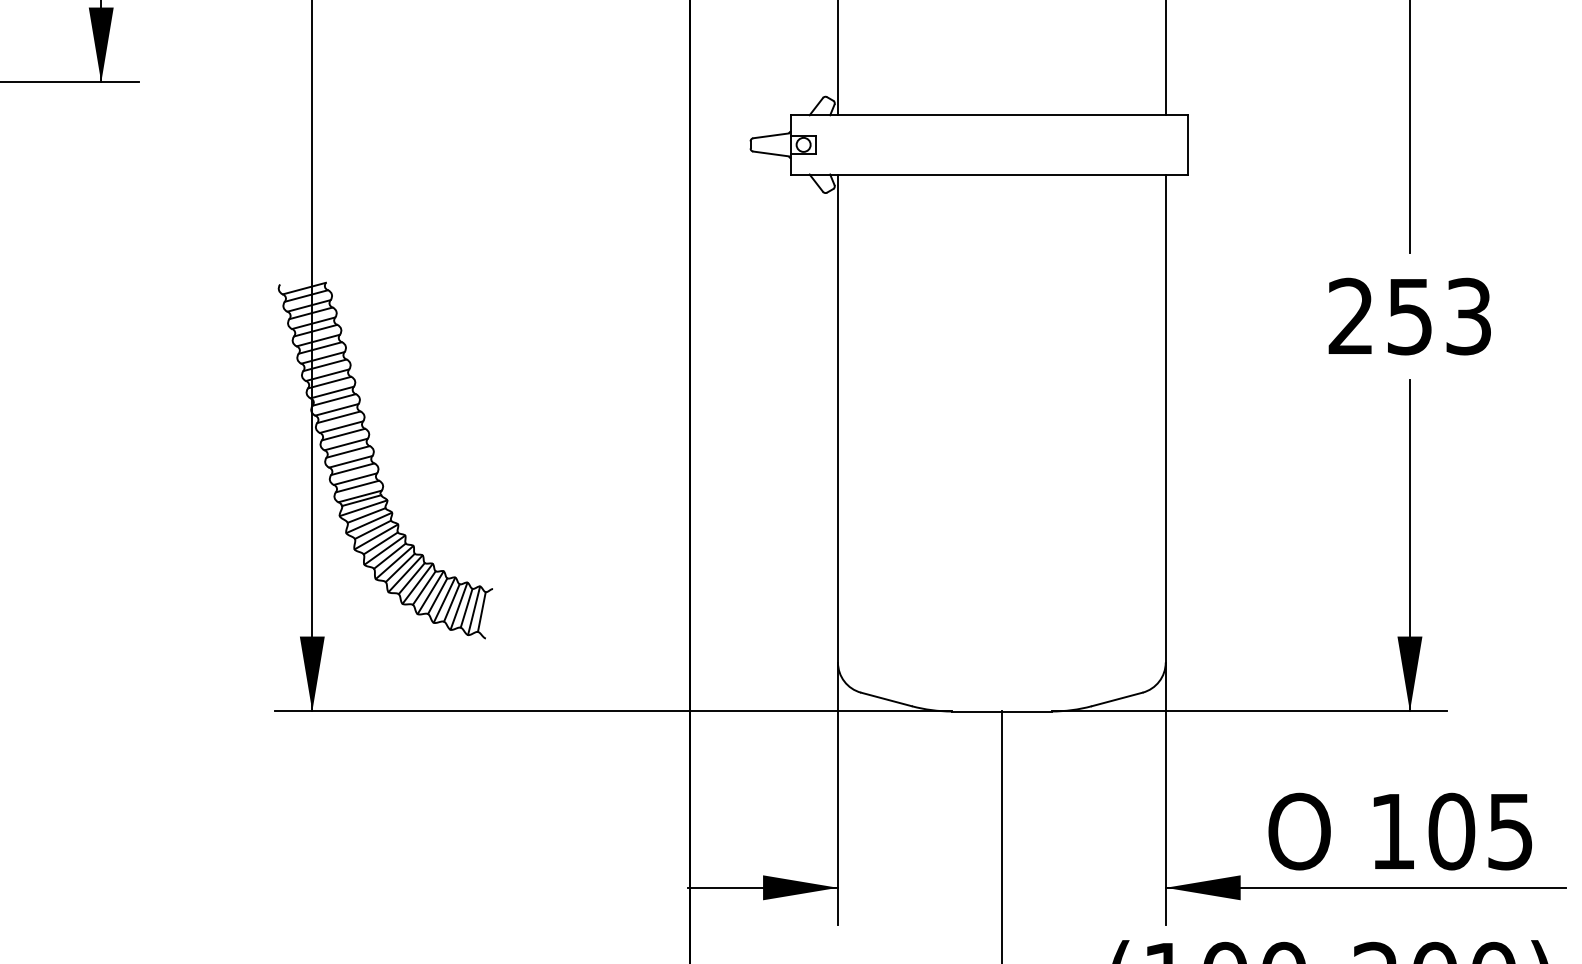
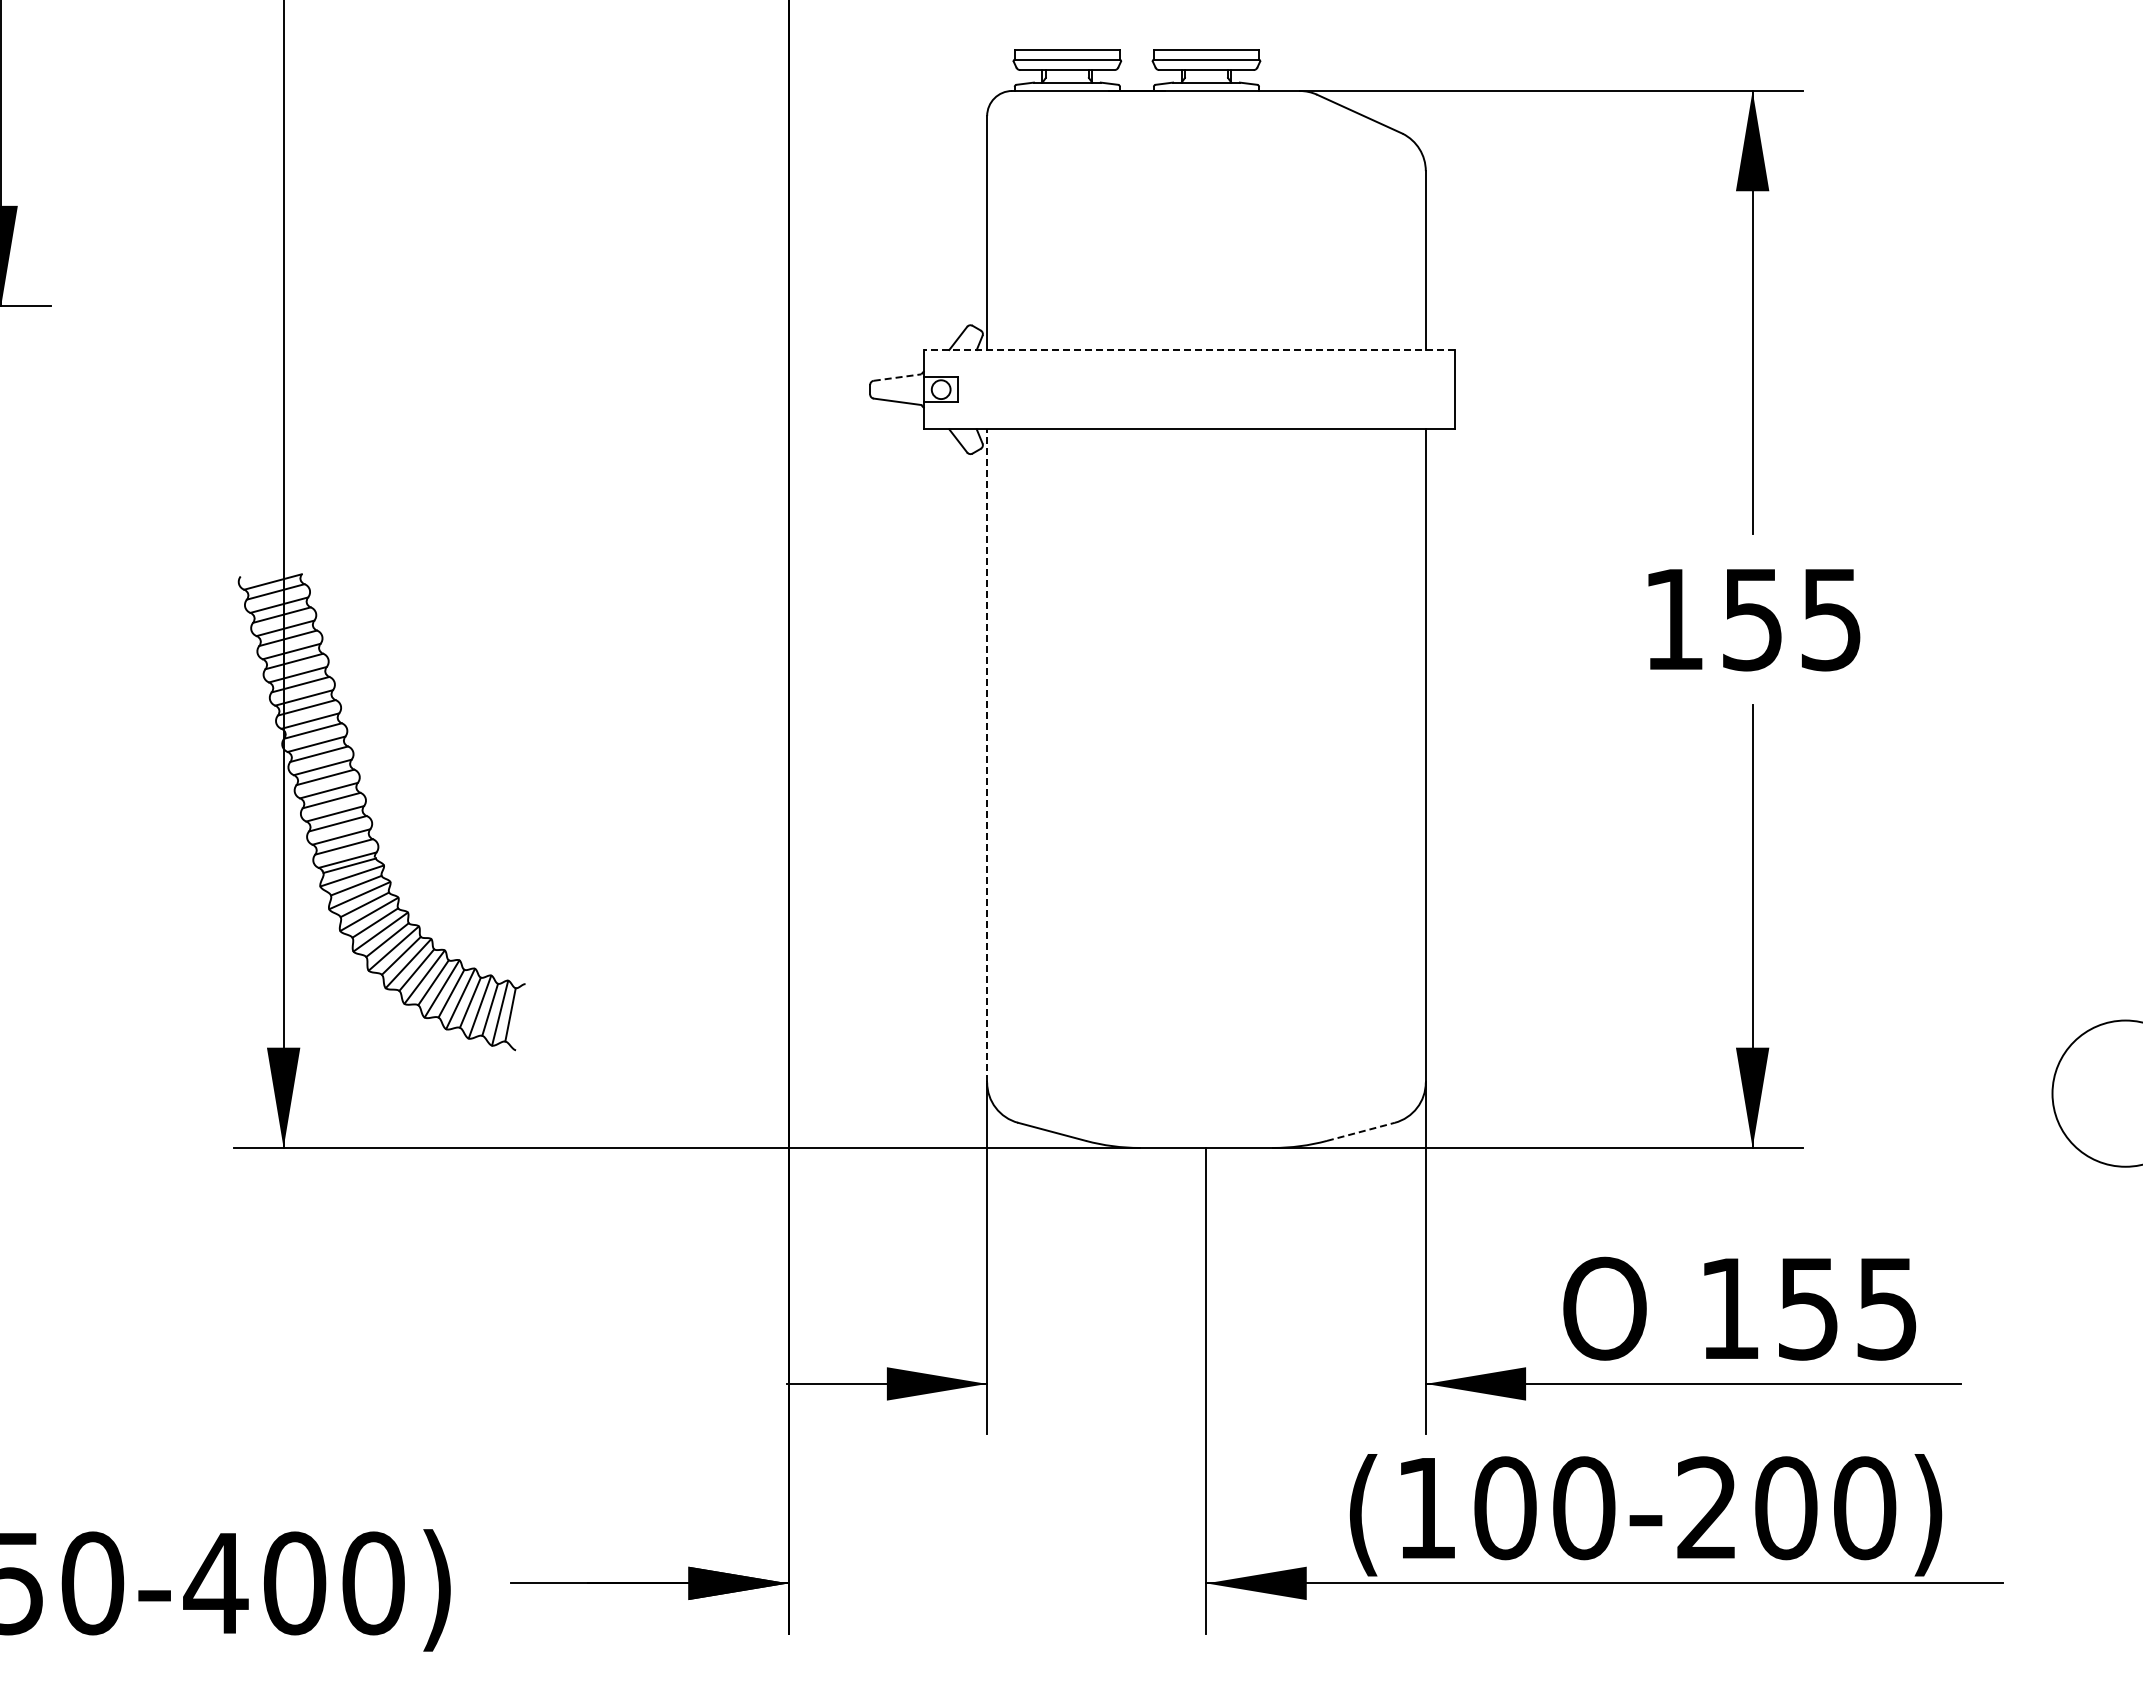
line: (989, 115) -> (1189, 350), solid -> dashed
line: (771, 135) -> (898, 377), solid -> dashed
text: (1409, 315) -> (1752, 618), 253 -> 155
line: (838, 418) -> (987, 755), solid -> dashed
line: (1117, 699) -> (1361, 1131), solid -> dashed
text: (1451, 831) -> (1808, 1308), 105 -> 155

